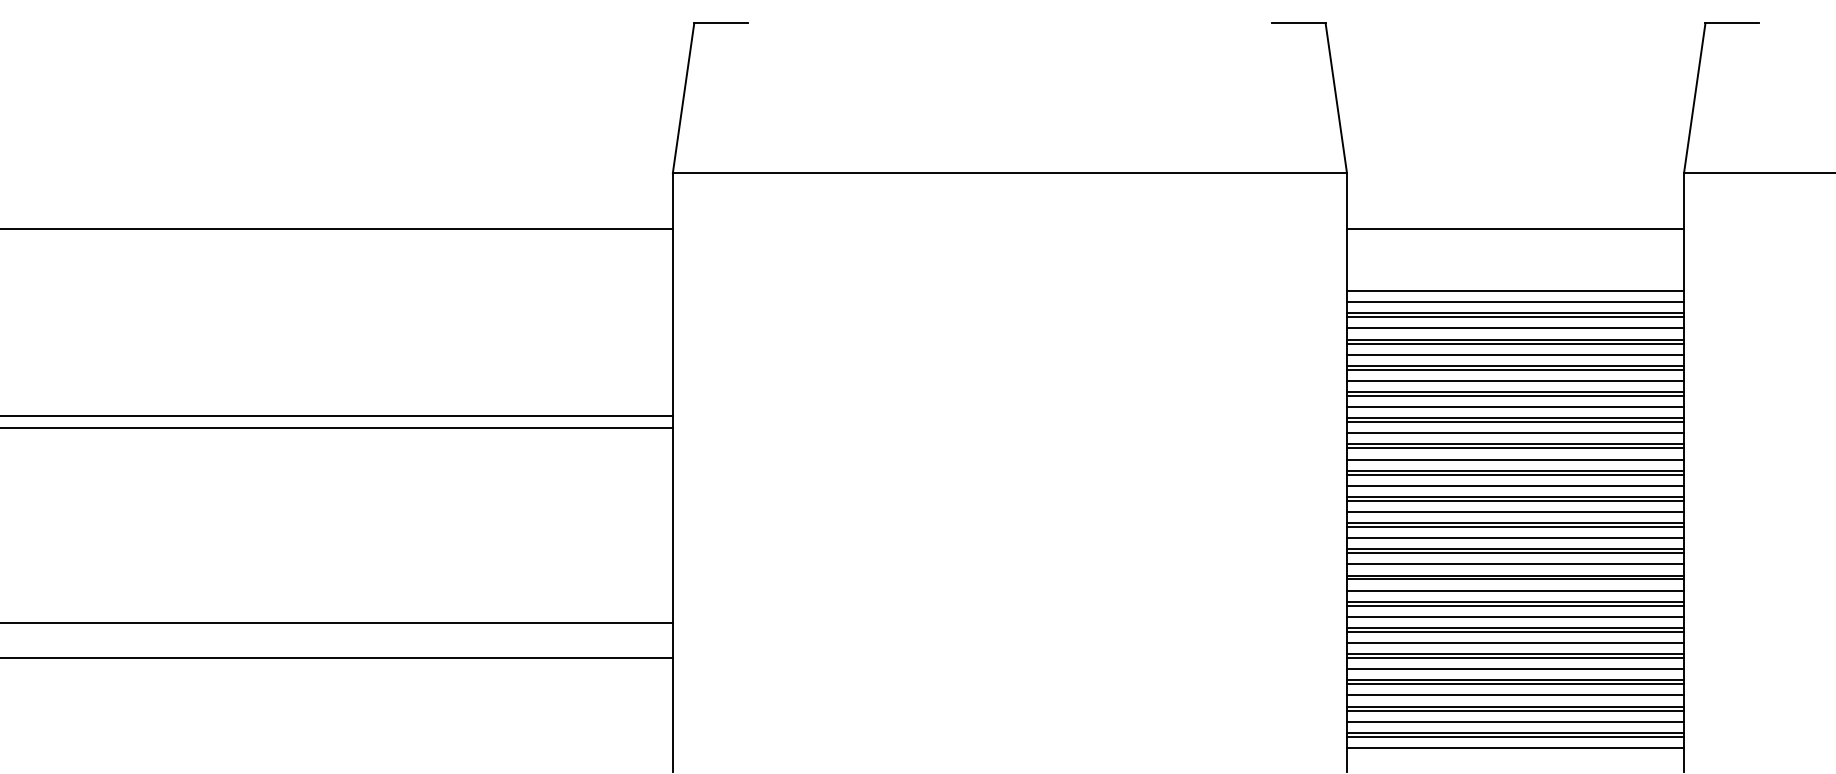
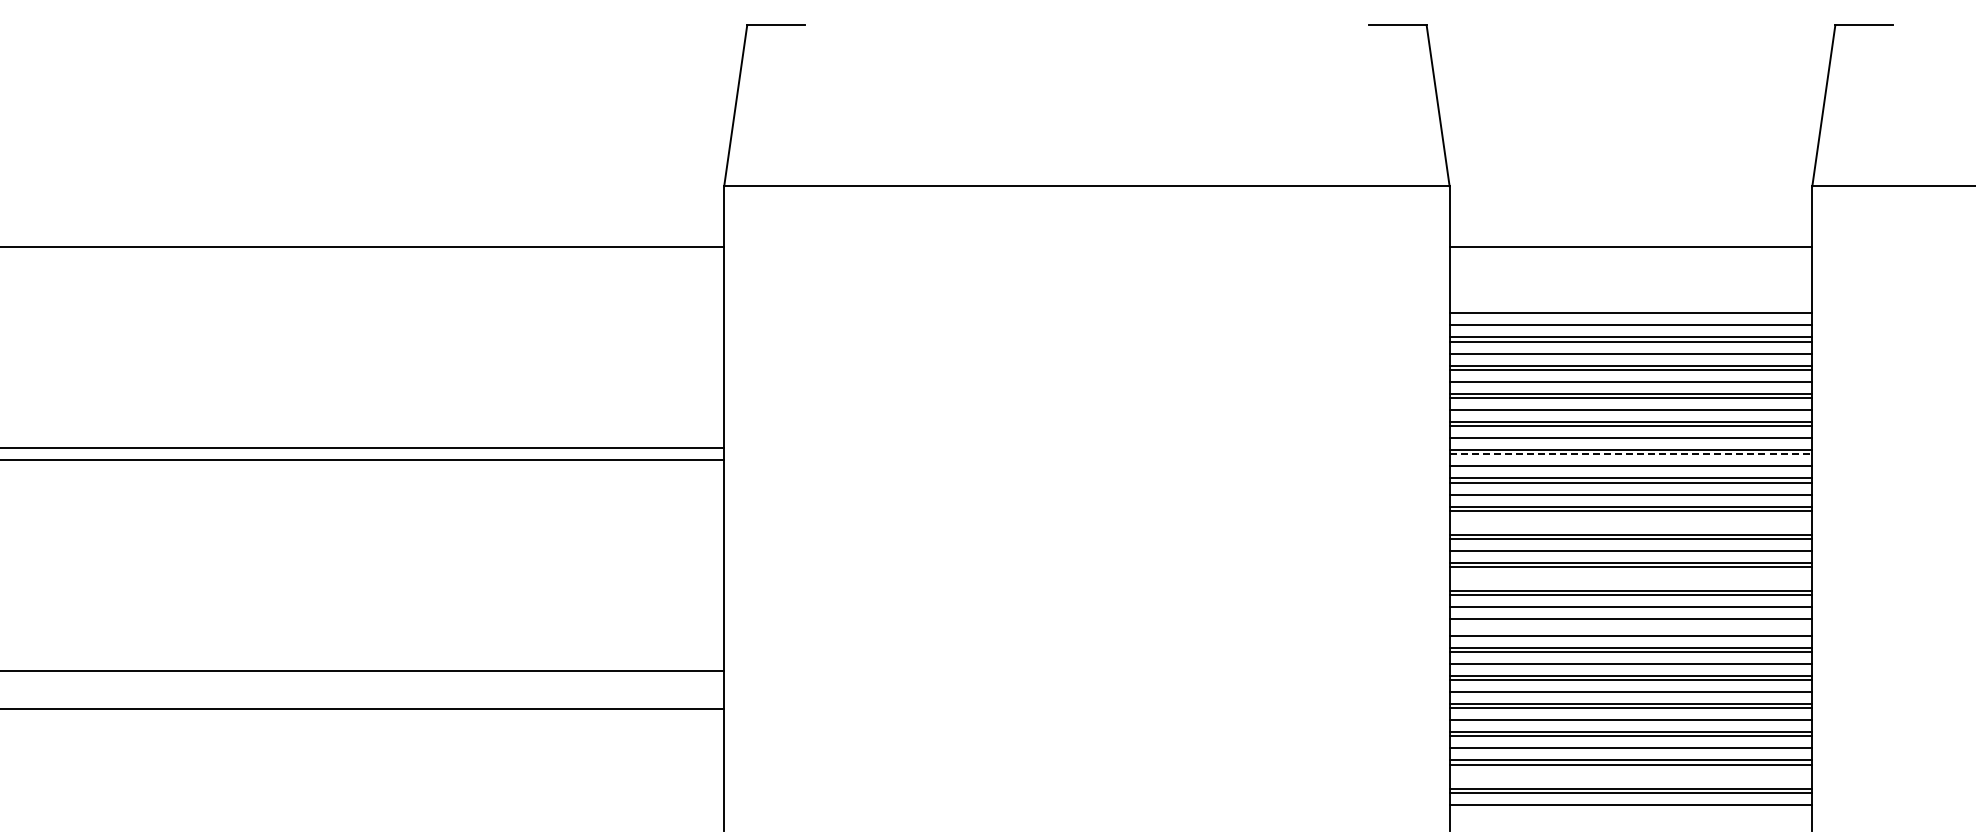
line: (1516, 422) -> (1631, 454), solid -> dashed
line: (1515, 485) -> (1630, 522), removed
line: (1515, 538) -> (1630, 579), removed
line: (1515, 579) -> (1630, 623), removed
line: (1515, 721) -> (1630, 776), removed

